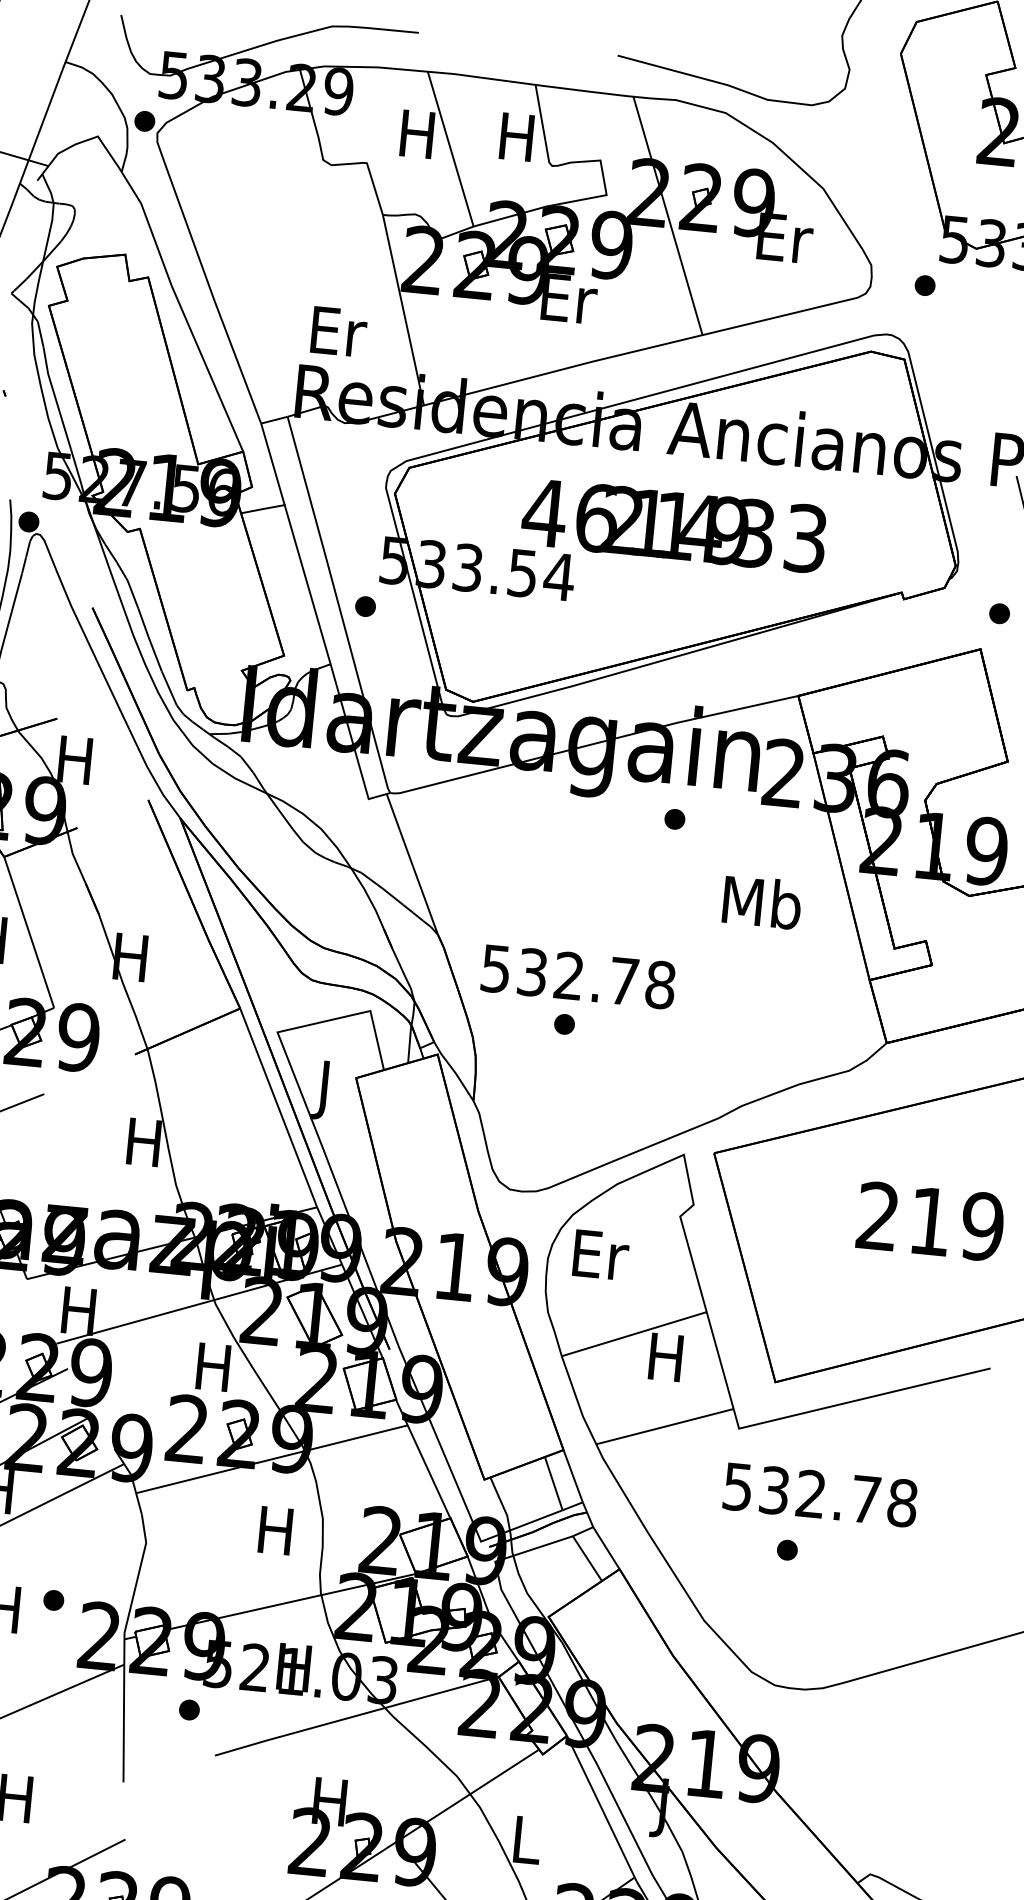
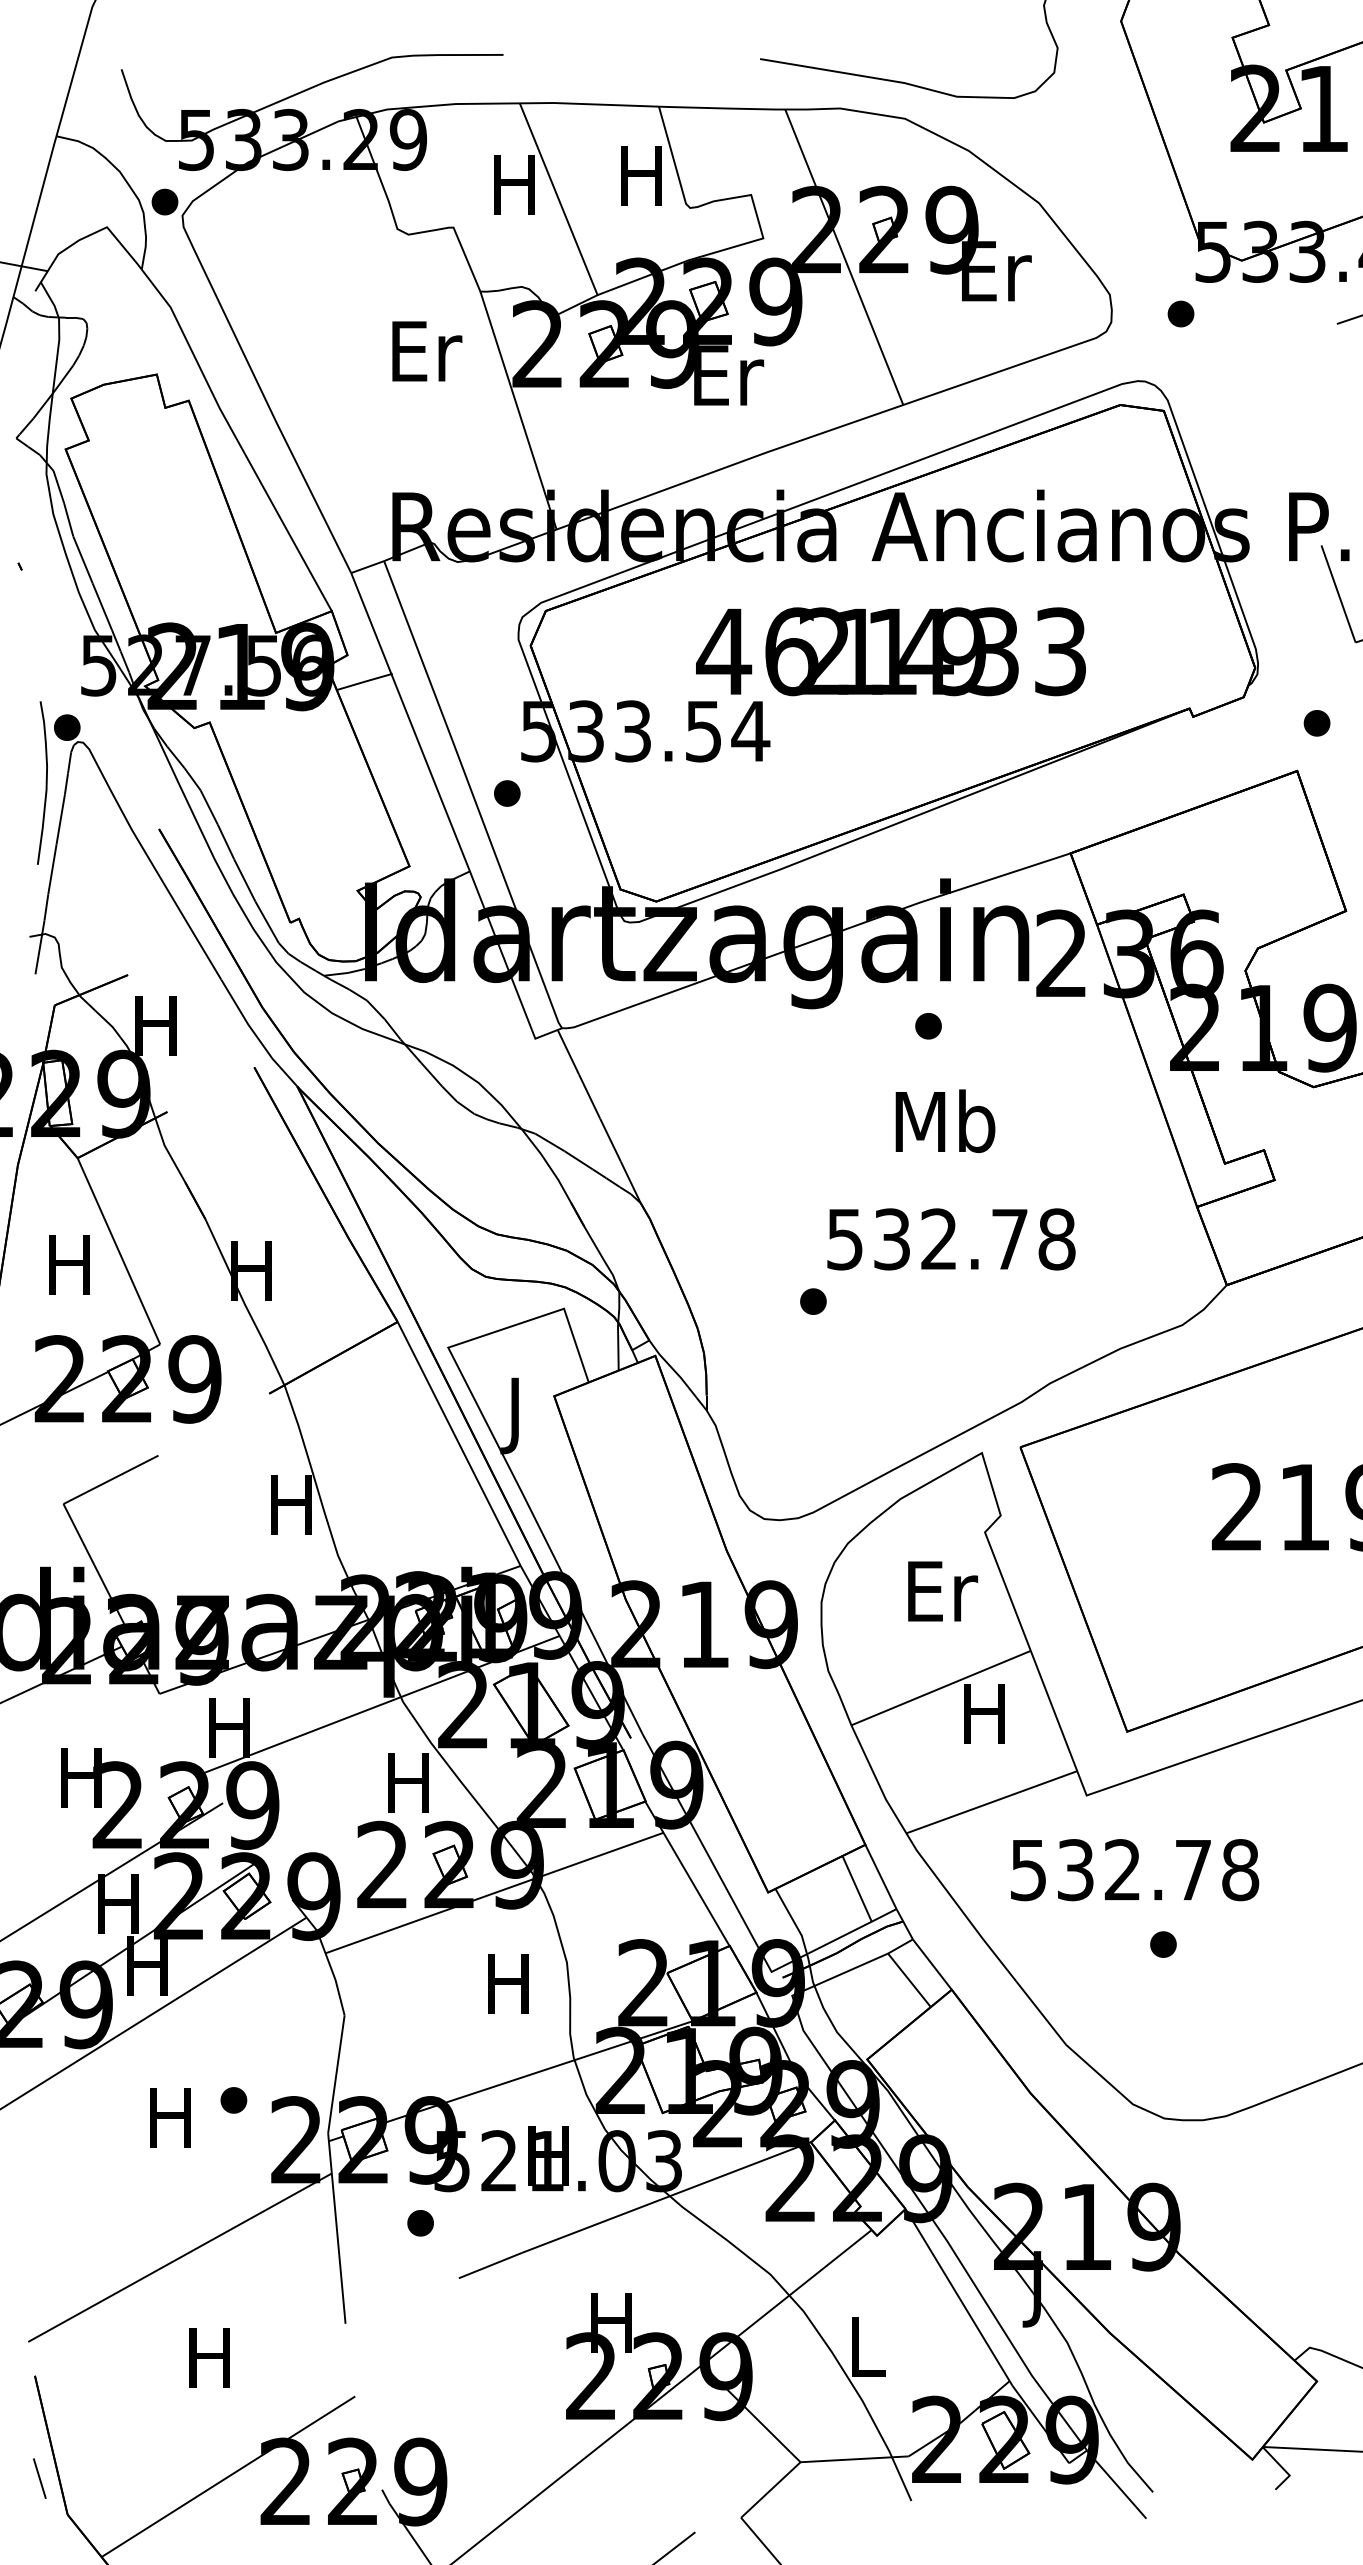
text: (339, 332) -> (427, 351), moved
text: (762, 901) -> (945, 1120), moved
text: (578, 977) -> (951, 1239), moved
text: (601, 1255) -> (943, 1591), moved
text: (820, 1495) -> (1135, 1870), moved

